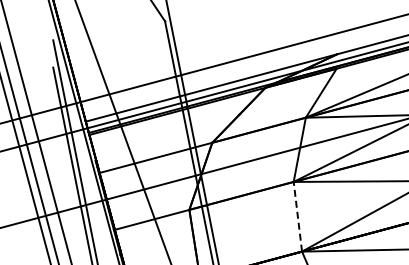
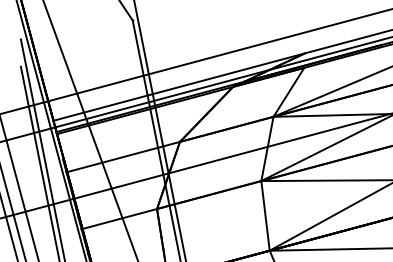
line: (297, 216) -> (265, 215), dashed -> solid

